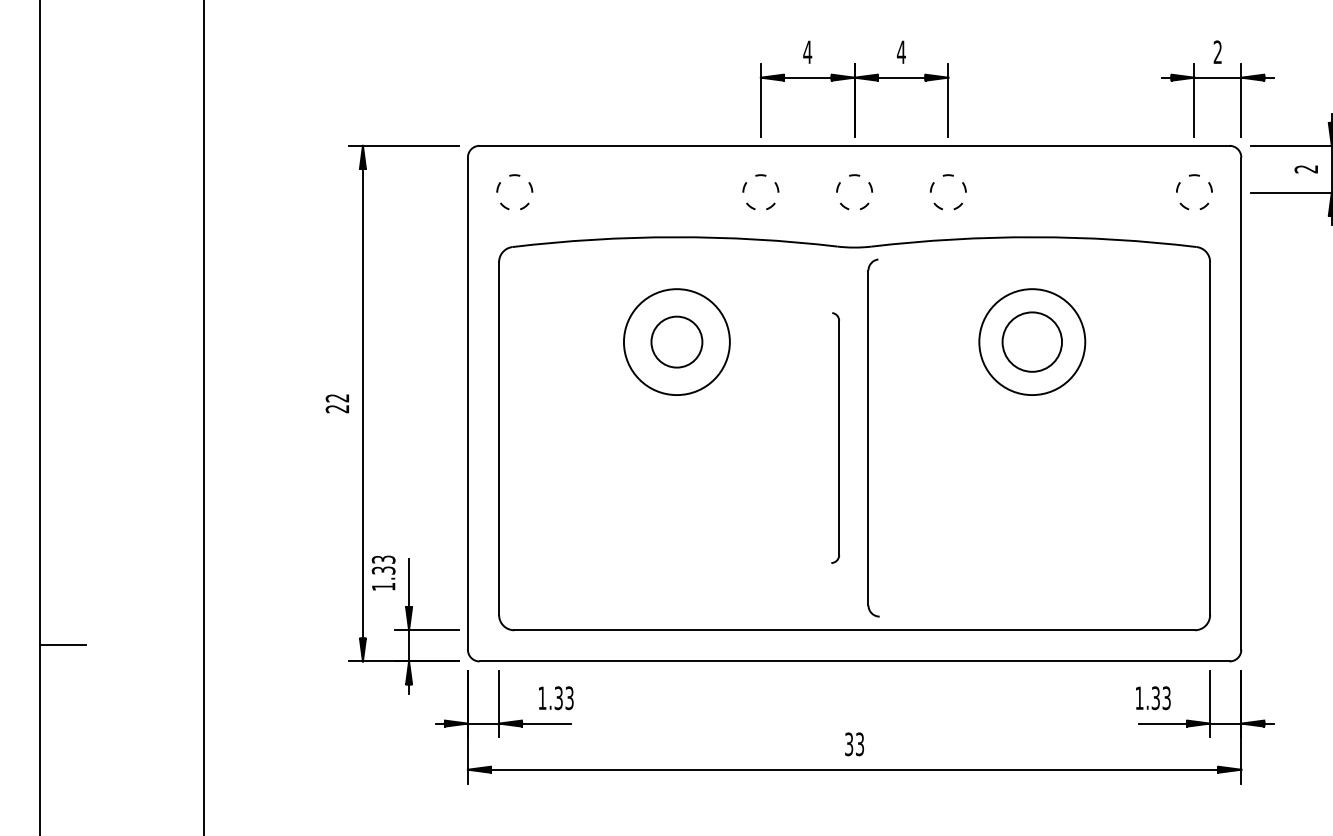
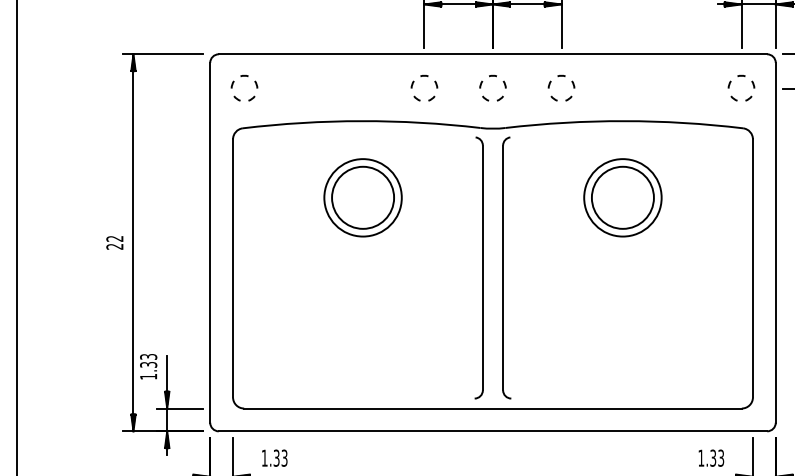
circle: (676, 341) -> (362, 197), size x1.67
circle: (1031, 341) -> (622, 197), size x1.43
part: (835, 437) -> (479, 267), size x1.43

